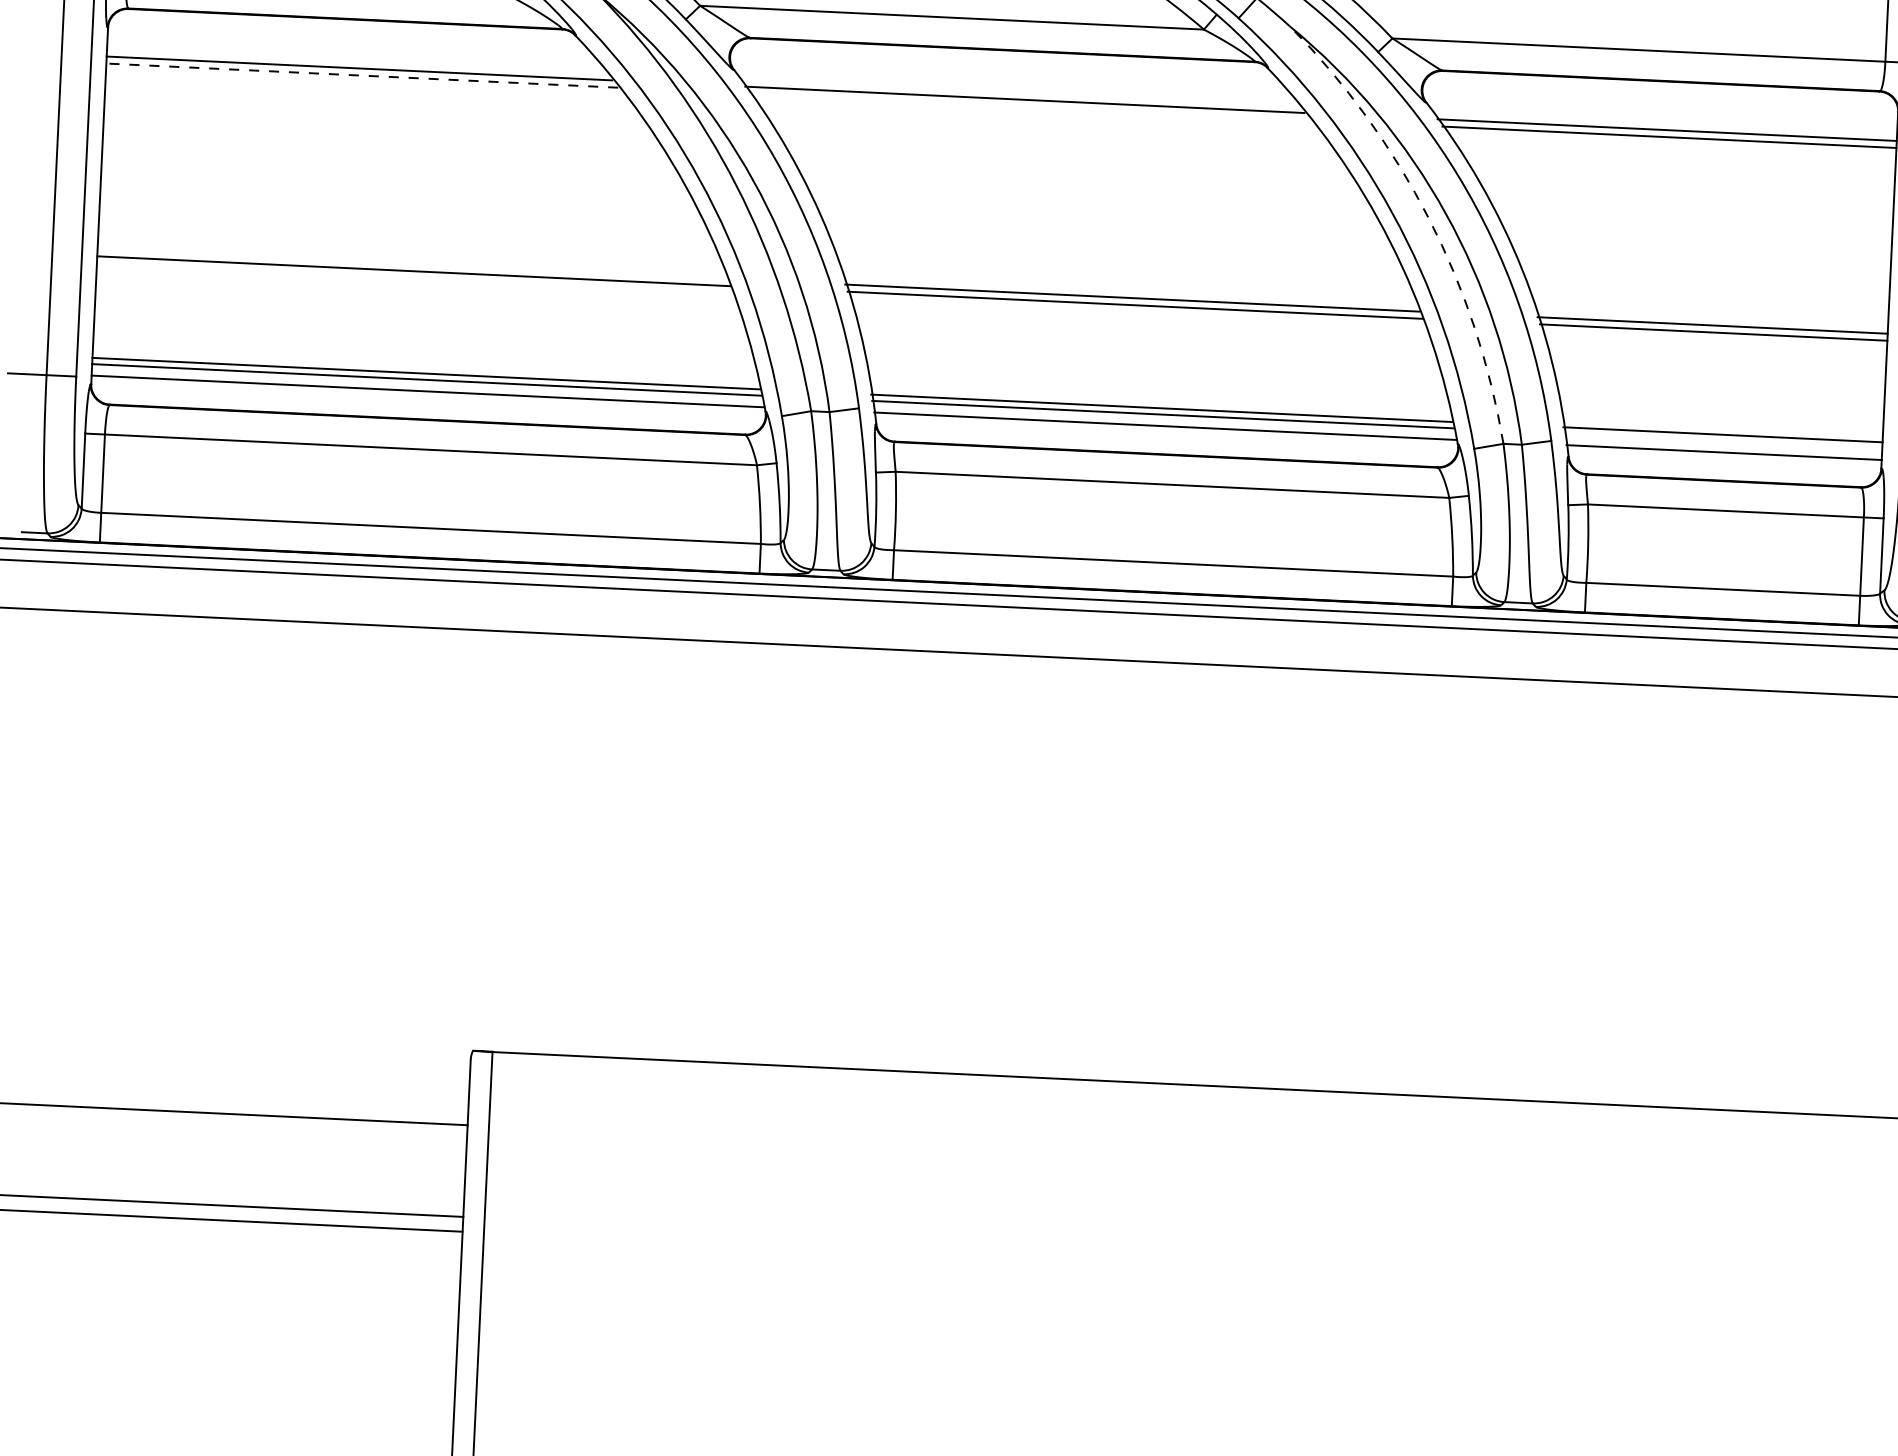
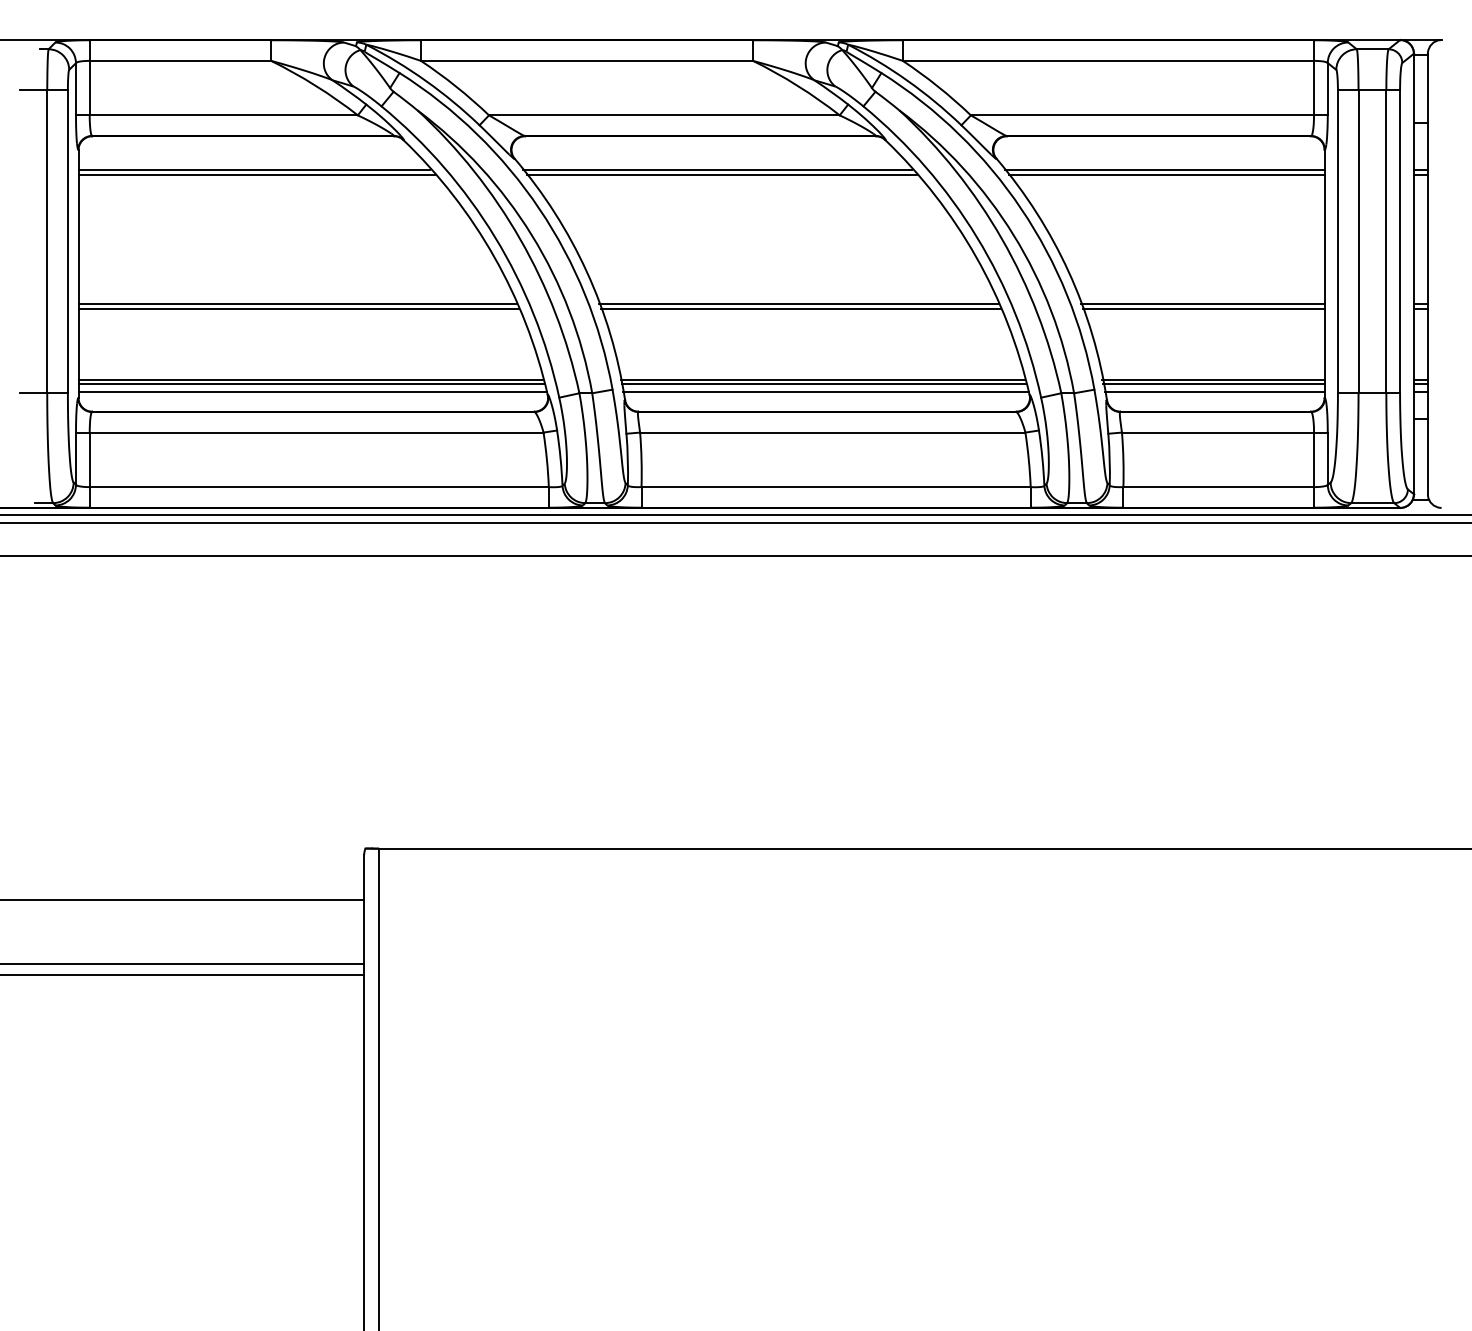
line: (362, 75) -> (256, 174), dashed -> solid
line: (1030, 106) -> (721, 174), added
arc: (1429, 218) -> (1002, 239), dashed -> solid
line: (412, 264) -> (297, 304), added
line: (1722, 441) -> (1213, 384), added

